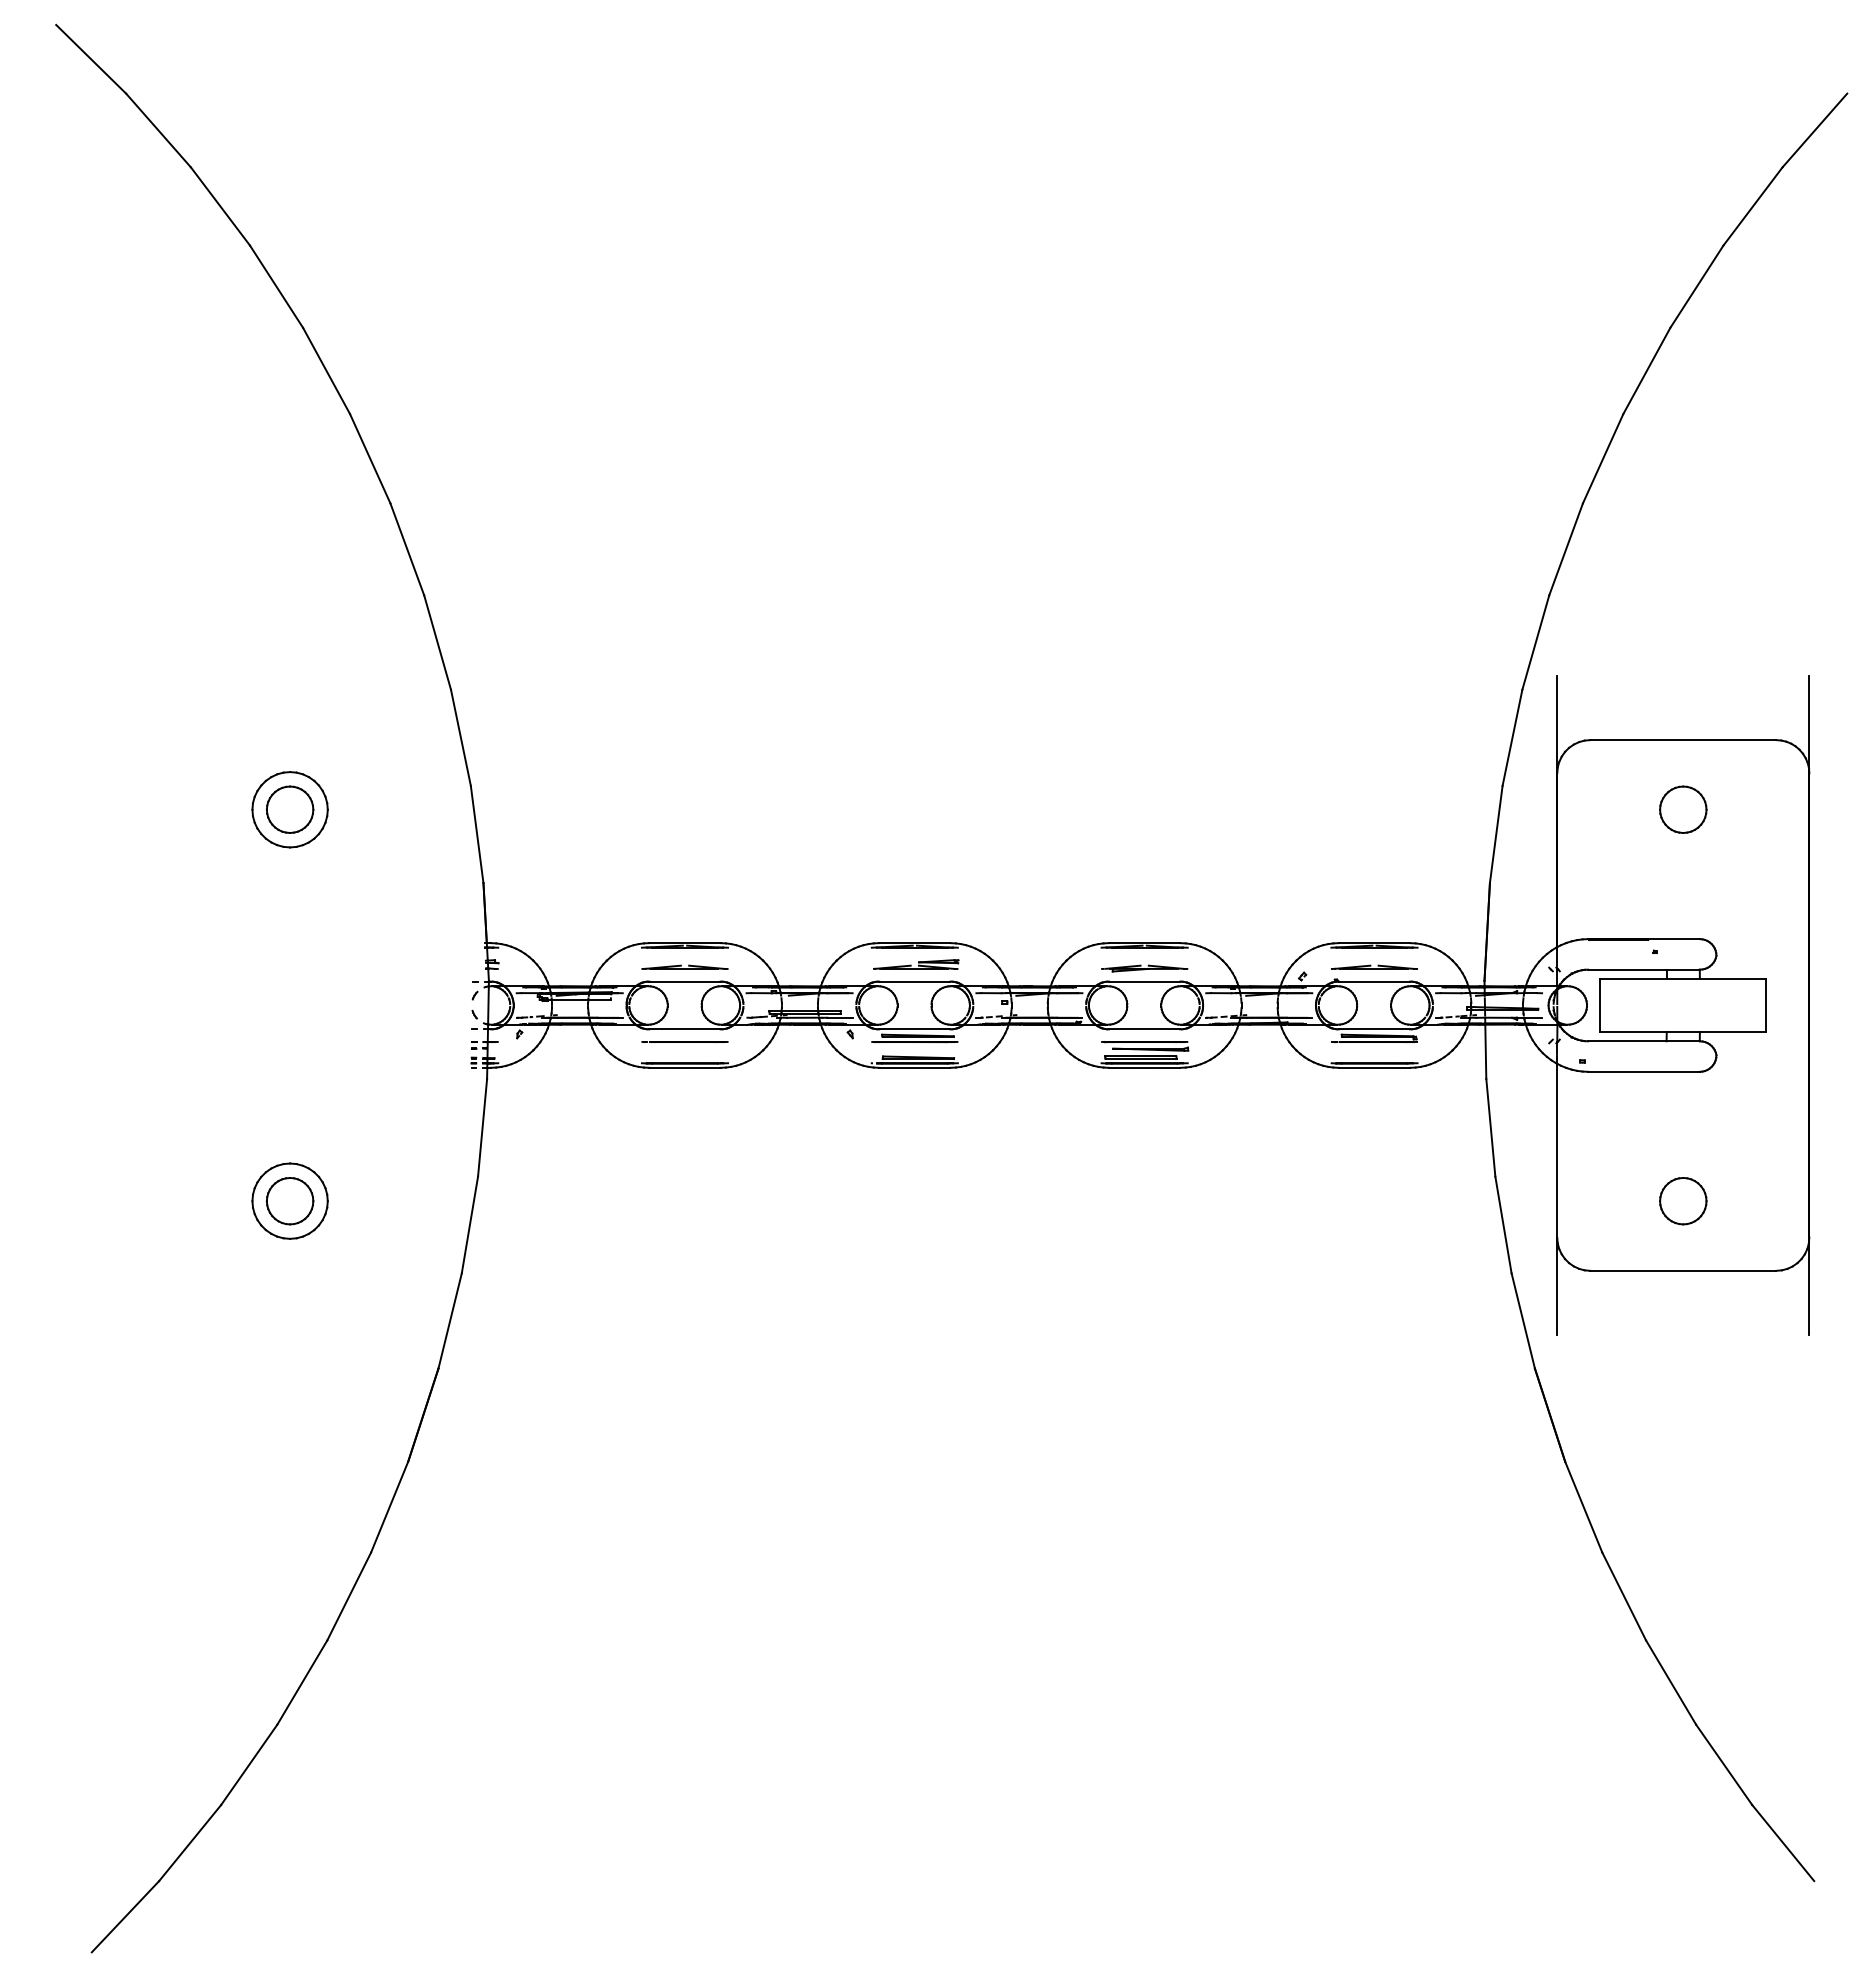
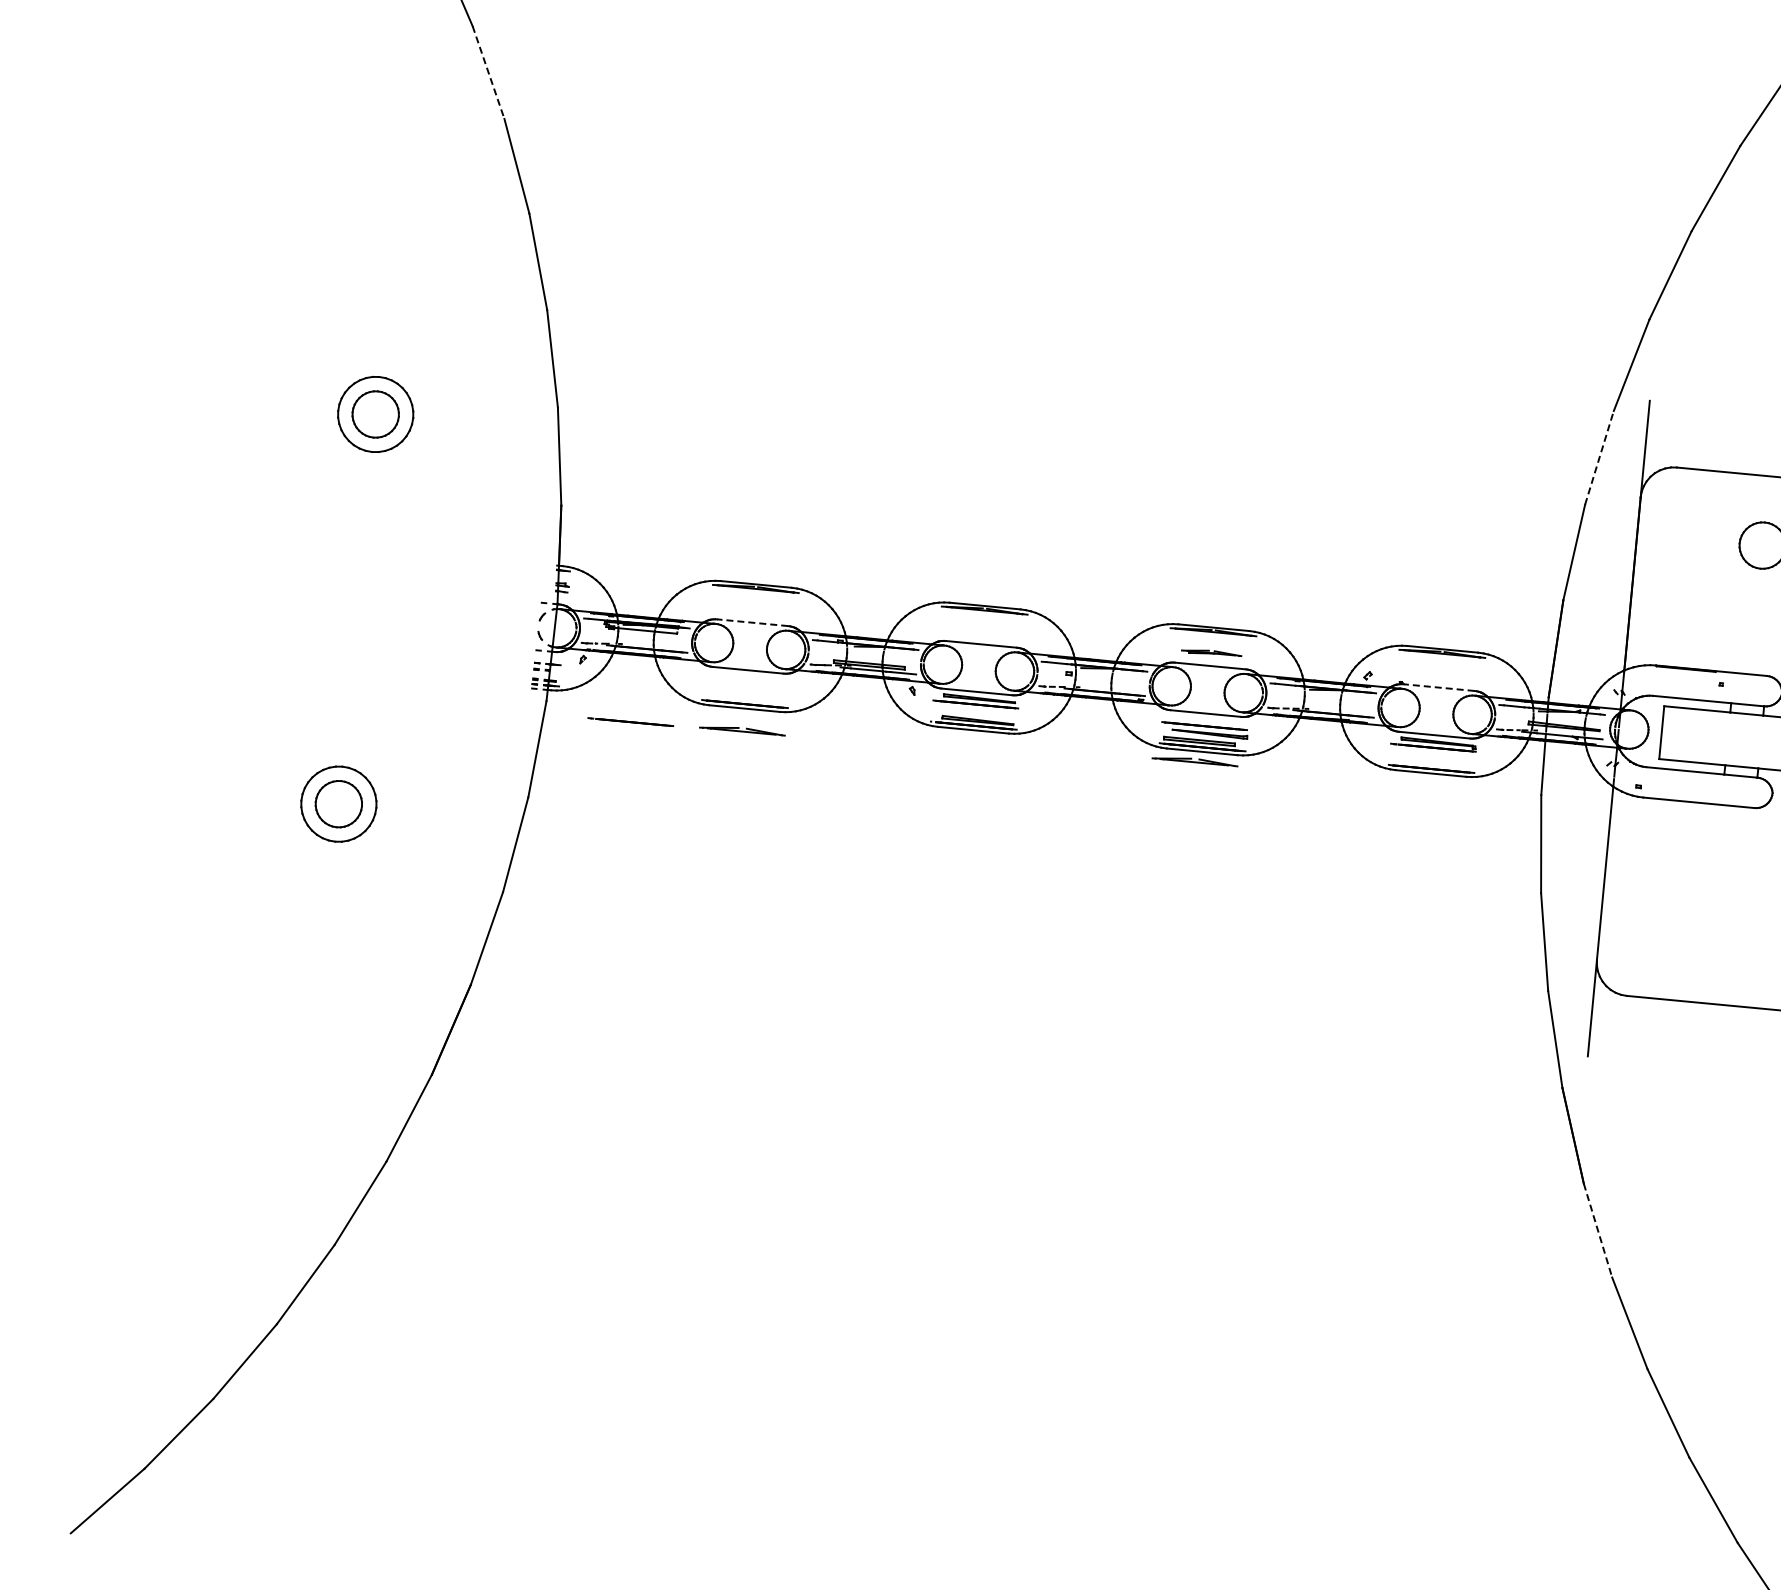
line: (370, 459) -> (488, 73), solid -> dashed
line: (1512, 737) -> (1599, 457), solid -> dashed
part: (916, 964) -> (984, 627), removed
part: (684, 966) -> (742, 729), moved
part: (1374, 966) -> (1195, 759), moved
part: (1144, 968) -> (1211, 652), size x0.7
line: (685, 981) -> (753, 622), solid -> dashed
line: (1374, 981) -> (1439, 687), solid -> dashed
line: (684, 1041) -> (630, 721), moved
part: (1683, 1201) -> (1726, 935), removed
line: (1583, 1507) -> (1597, 1230), solid -> dashed

